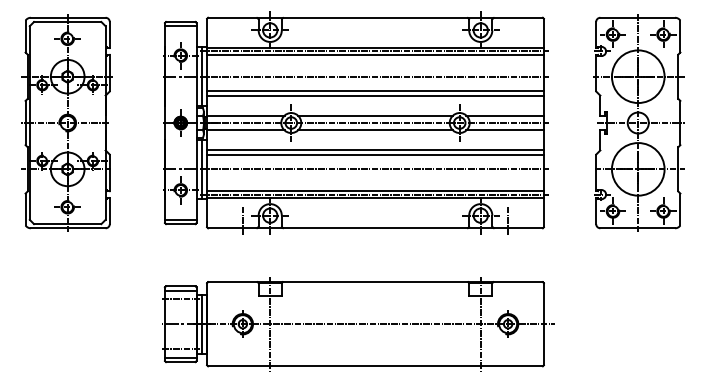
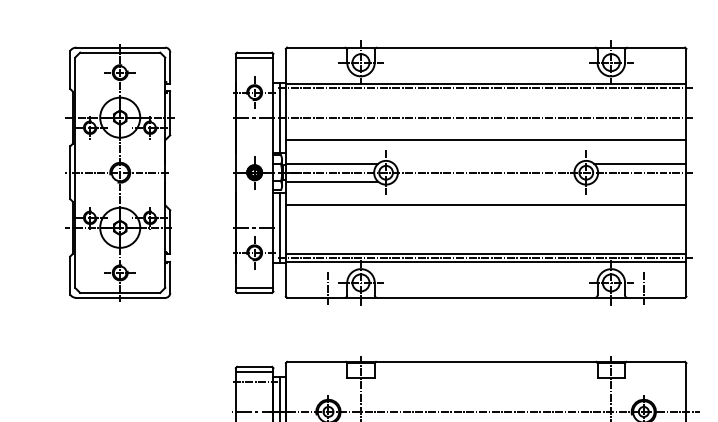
line: (375, 54) -> (486, 91), removed
line: (375, 91) -> (486, 135), removed
line: (375, 115) -> (486, 163), removed
line: (375, 130) -> (486, 181), removed
line: (504, 130) -> (639, 181), removed
line: (375, 154) -> (486, 210), removed
line: (374, 169) -> (484, 228), removed

